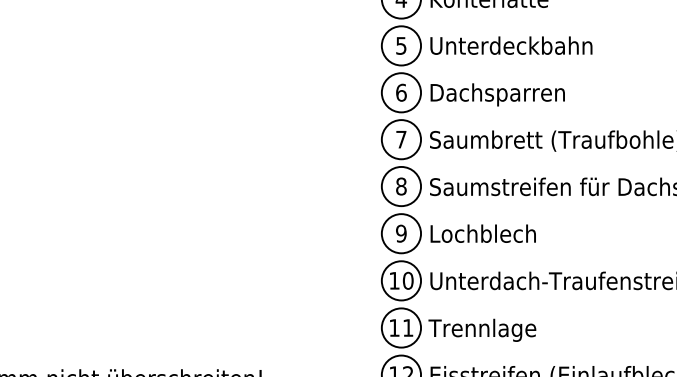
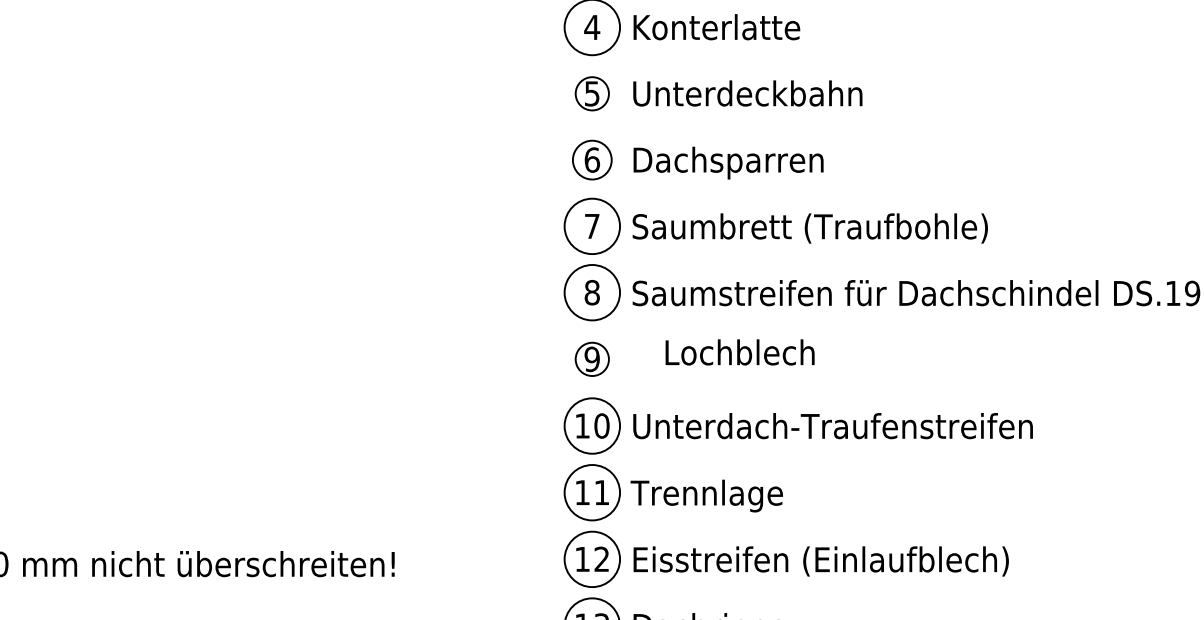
circle: (401, 45) -> (592, 93), size x0.6
circle: (401, 92) -> (592, 159), size x0.7
circle: (401, 233) -> (592, 359), size x0.6
text: (482, 233) -> (739, 352), moved

